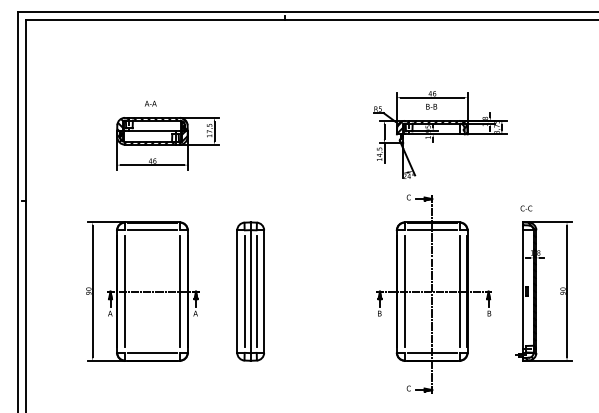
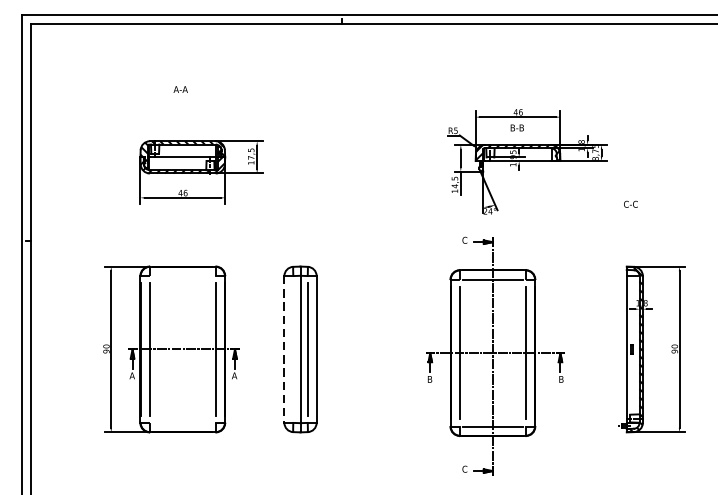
text: (150, 103) -> (180, 89), moved
text: (526, 208) -> (631, 204), moved
line: (152, 230) -> (182, 276), removed
line: (244, 291) -> (293, 349), removed
line: (237, 292) -> (284, 350), solid -> dashed
part: (433, 293) -> (494, 355), moved
line: (152, 352) -> (182, 422), removed

